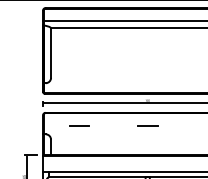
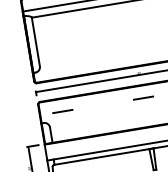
line: (79, 125) -> (62, 110), moved

